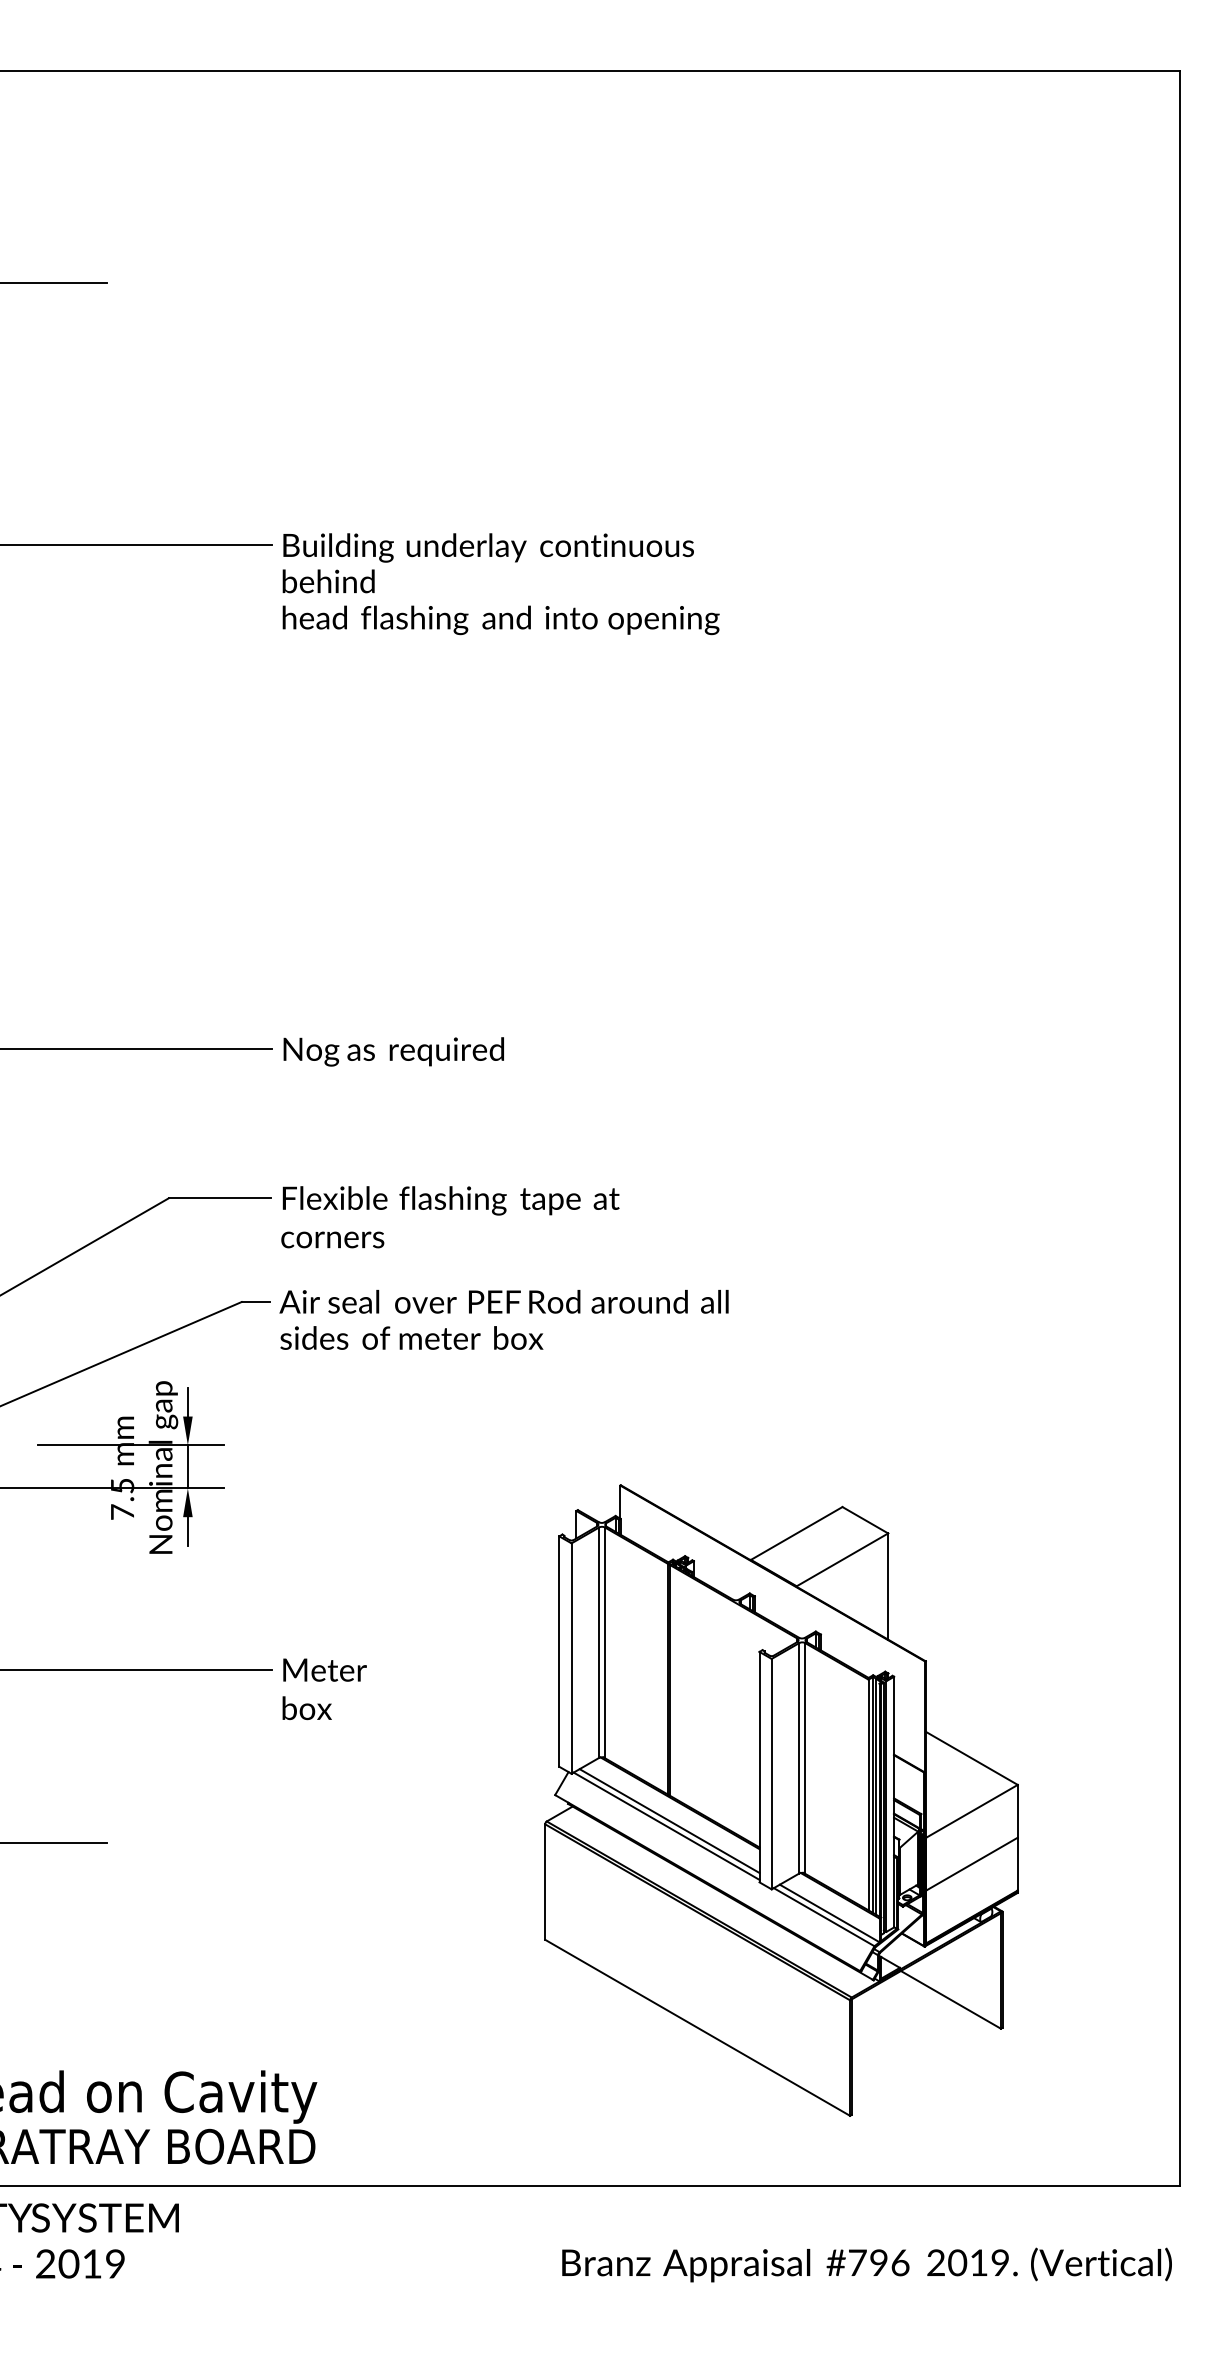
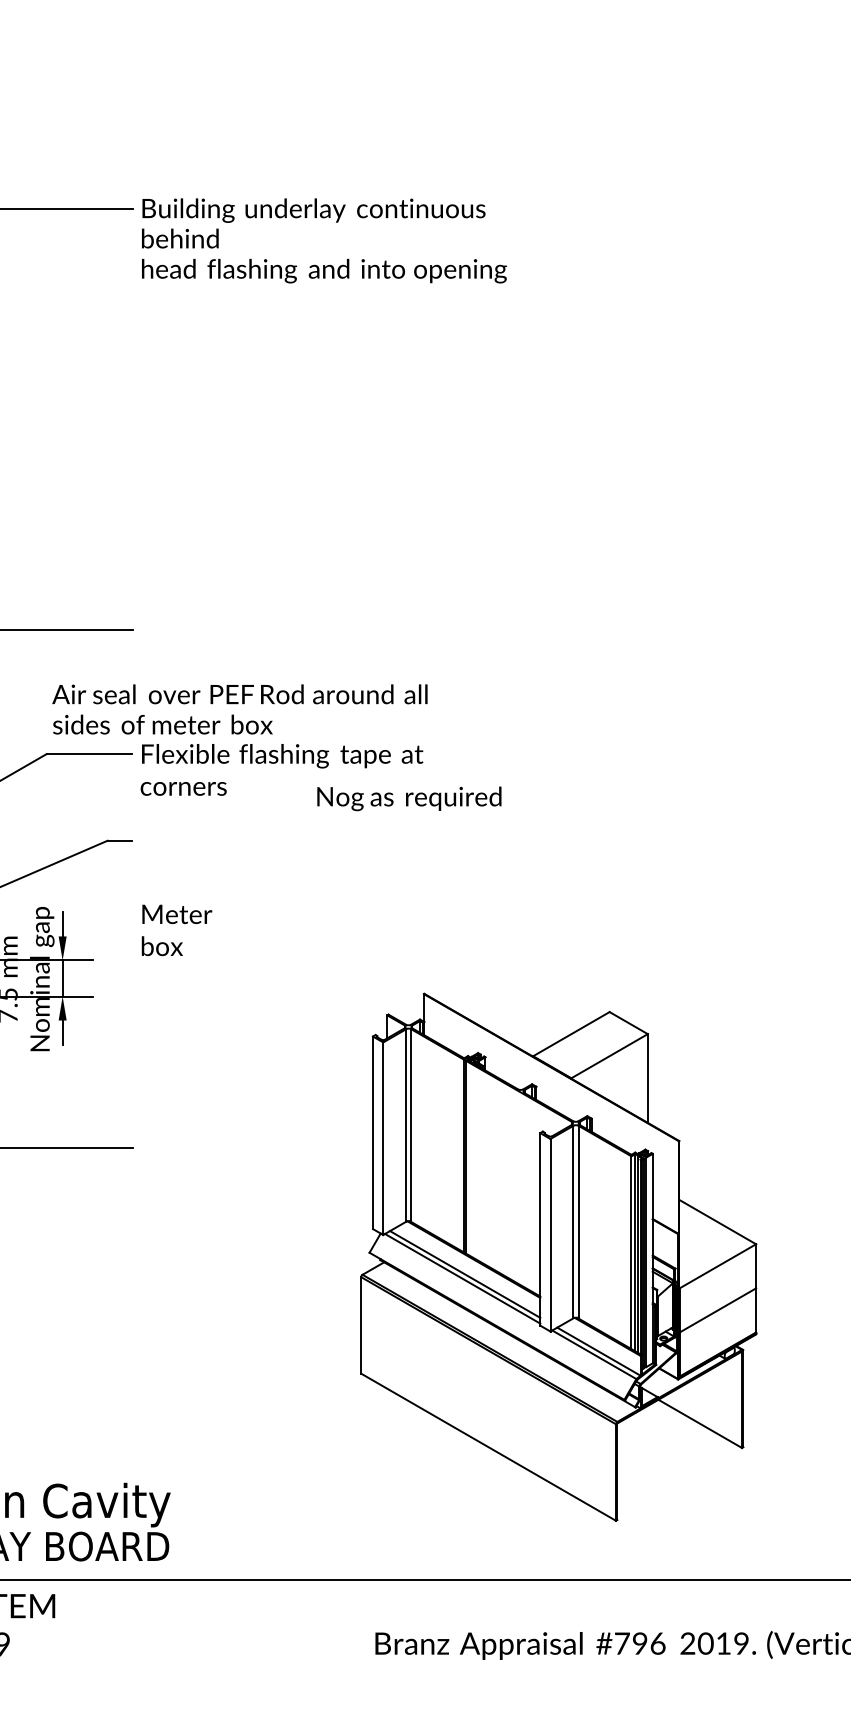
text: (393, 1051) -> (409, 798), moved
text: (503, 1319) -> (239, 709), moved
text: (324, 1689) -> (176, 930), moved

